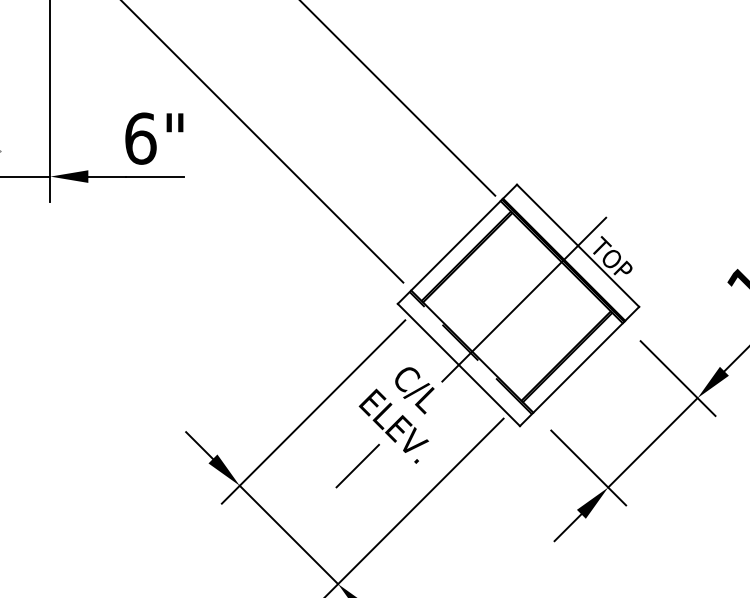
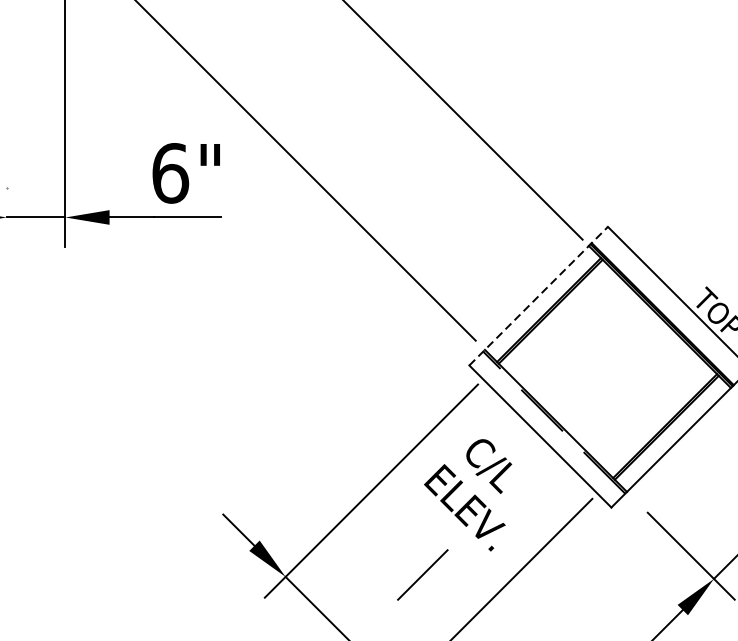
line: (457, 243) -> (538, 295), solid -> dashed
line: (523, 299) -> (615, 360), removed
line: (357, 466) -> (422, 575), moved

